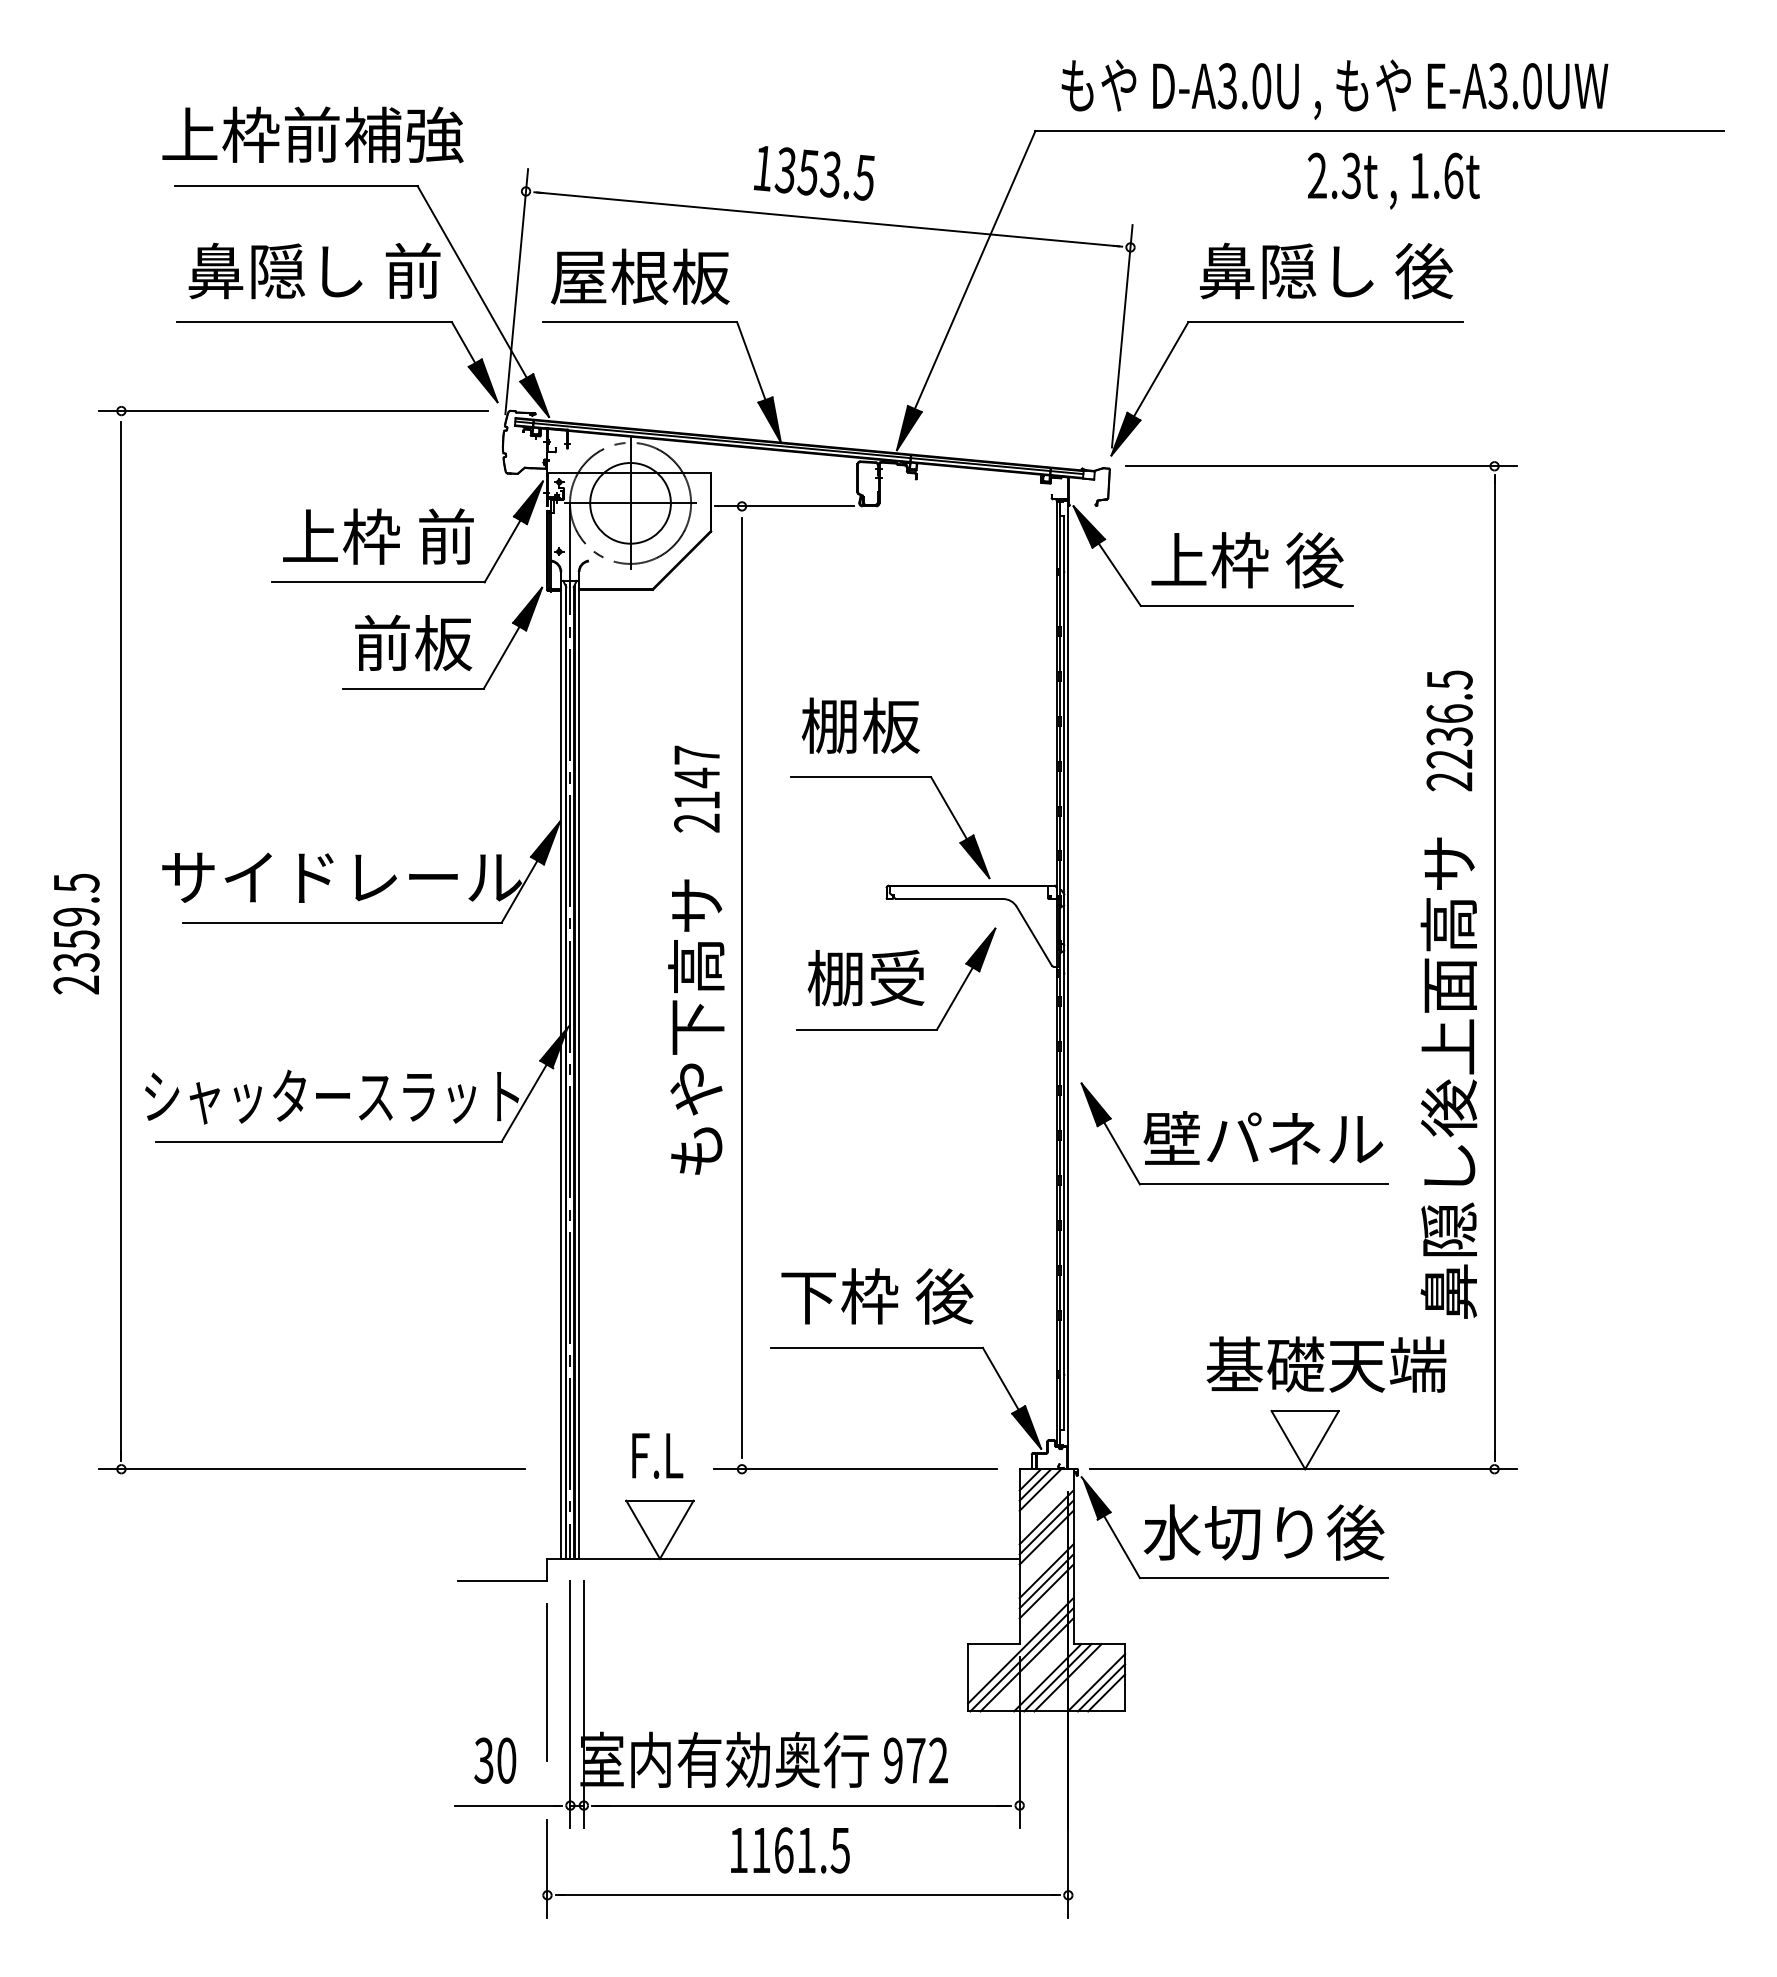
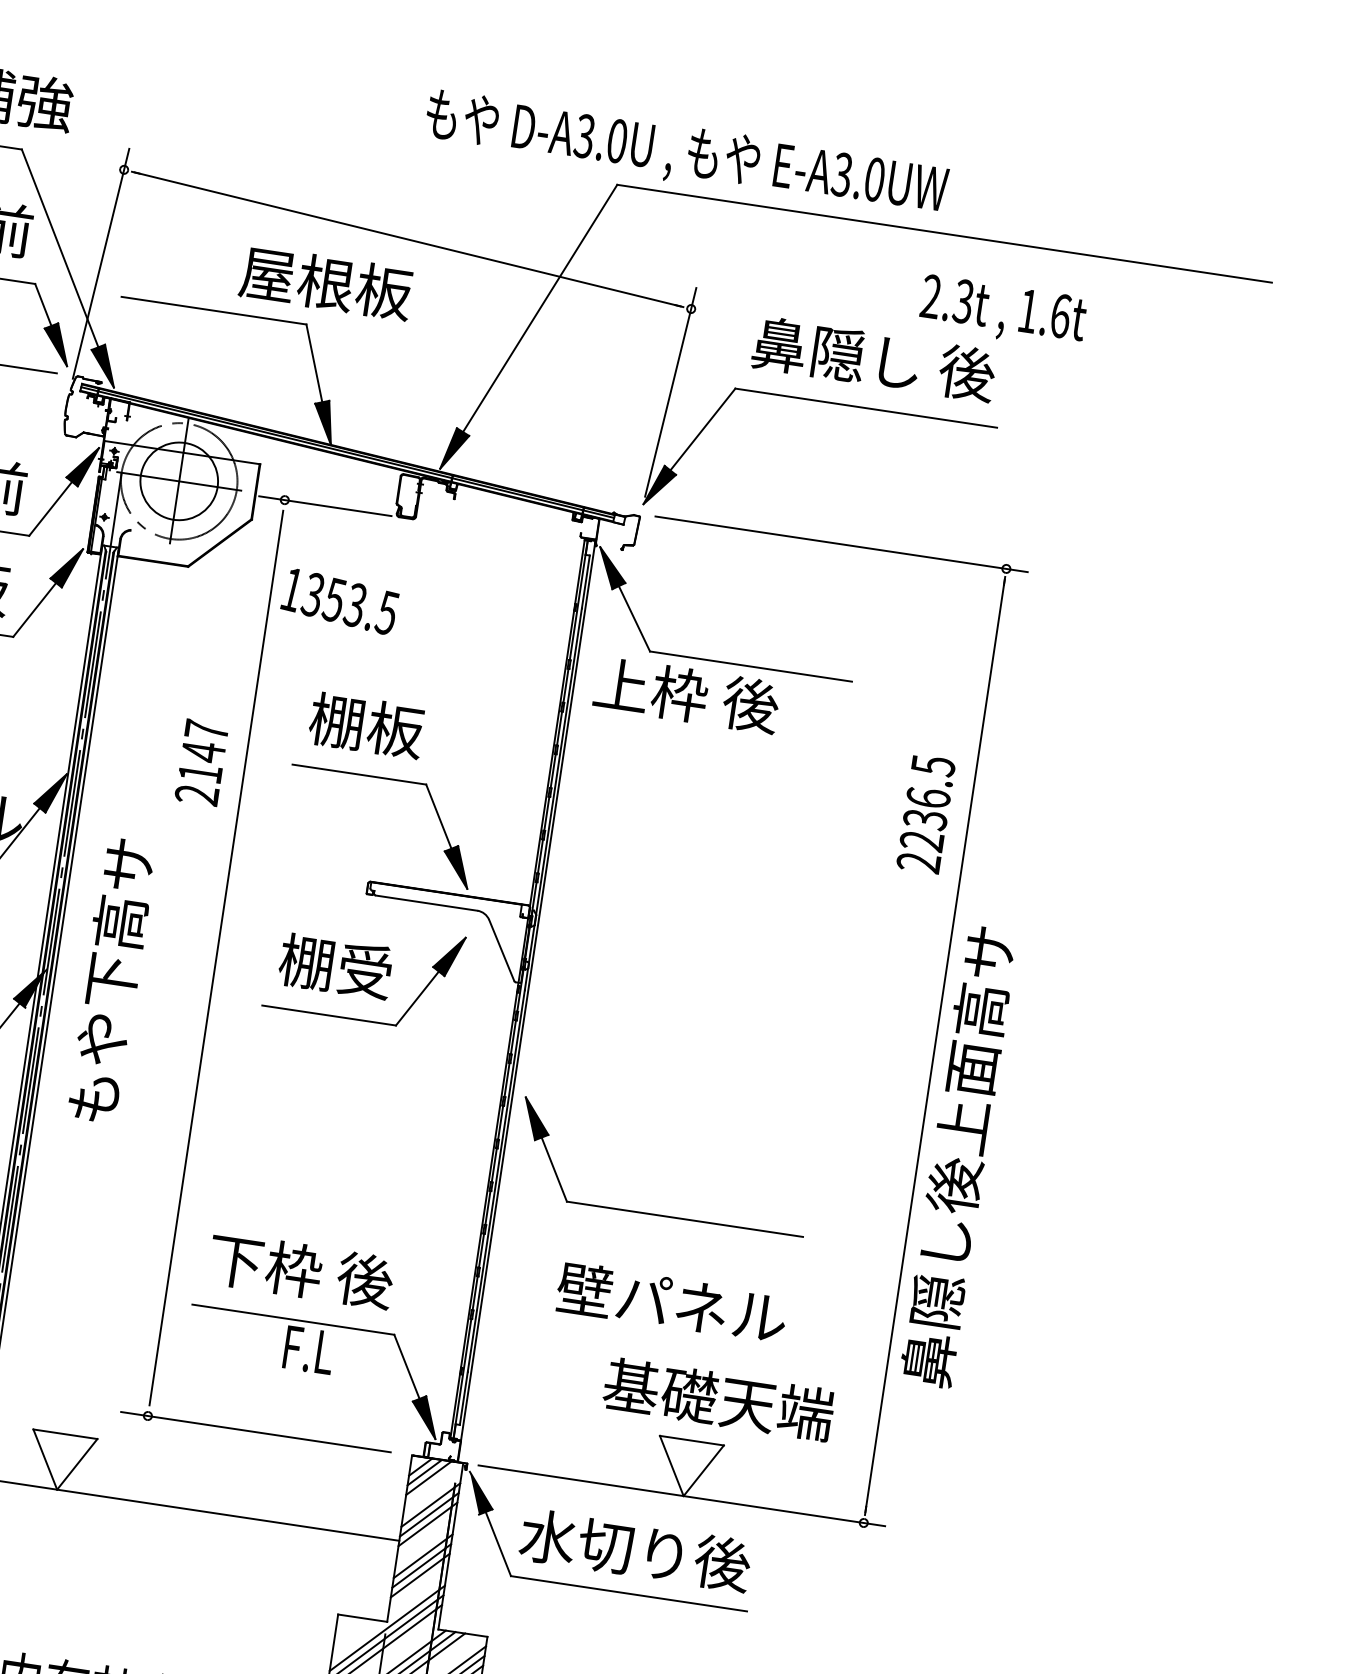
text: (1334, 89) -> (686, 154), moved
text: (813, 173) -> (339, 601), moved
text: (1393, 180) -> (1002, 311), moved
text: (639, 276) -> (325, 282), moved
text: (1247, 560) -> (686, 695), moved
text: (696, 1026) -> (111, 980), moved
text: (1448, 1077) -> (958, 1156), moved
text: (1263, 1137) -> (672, 1302), moved
text: (657, 1455) -> (309, 1349), moved

